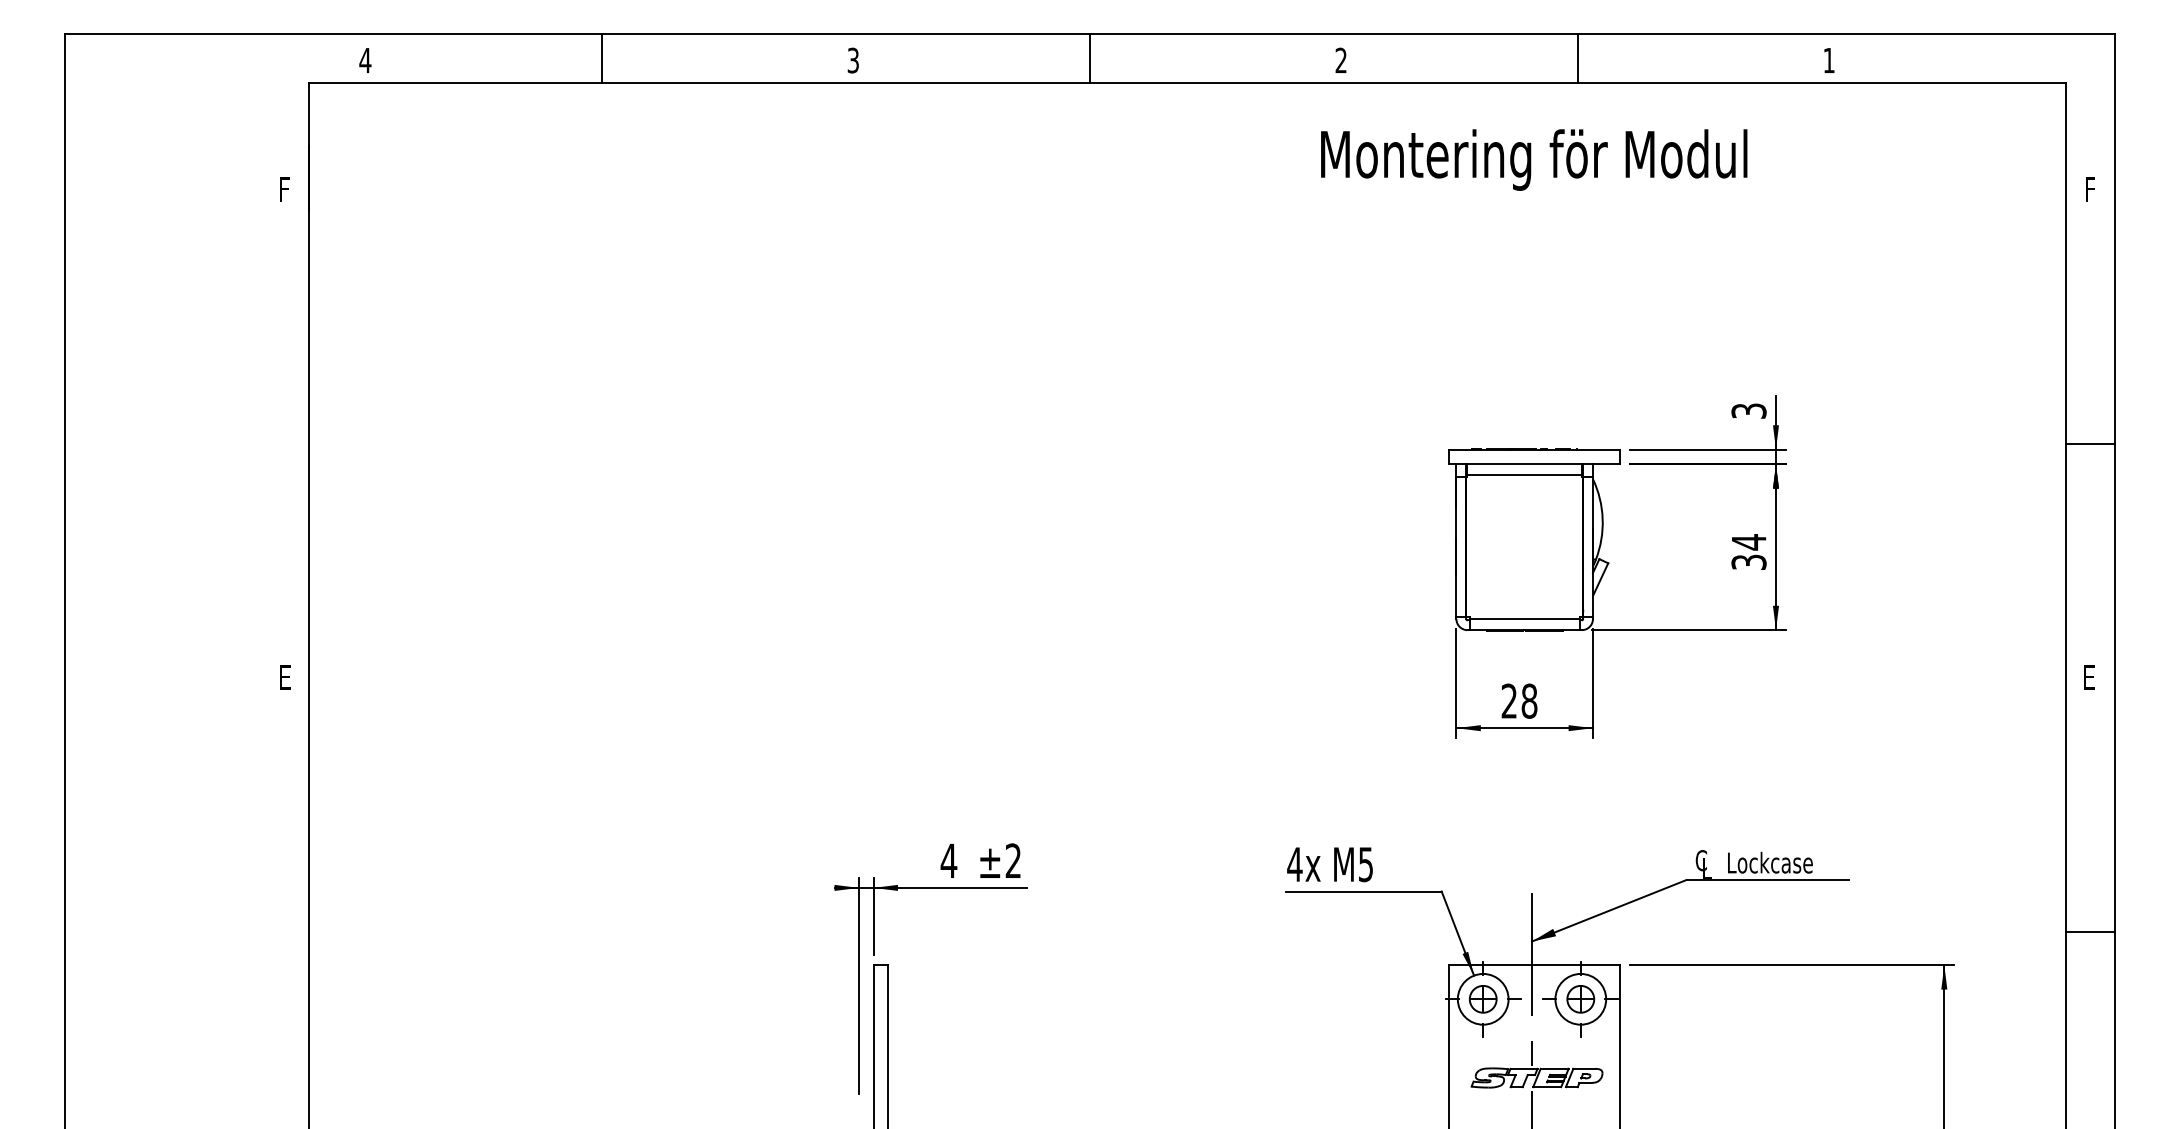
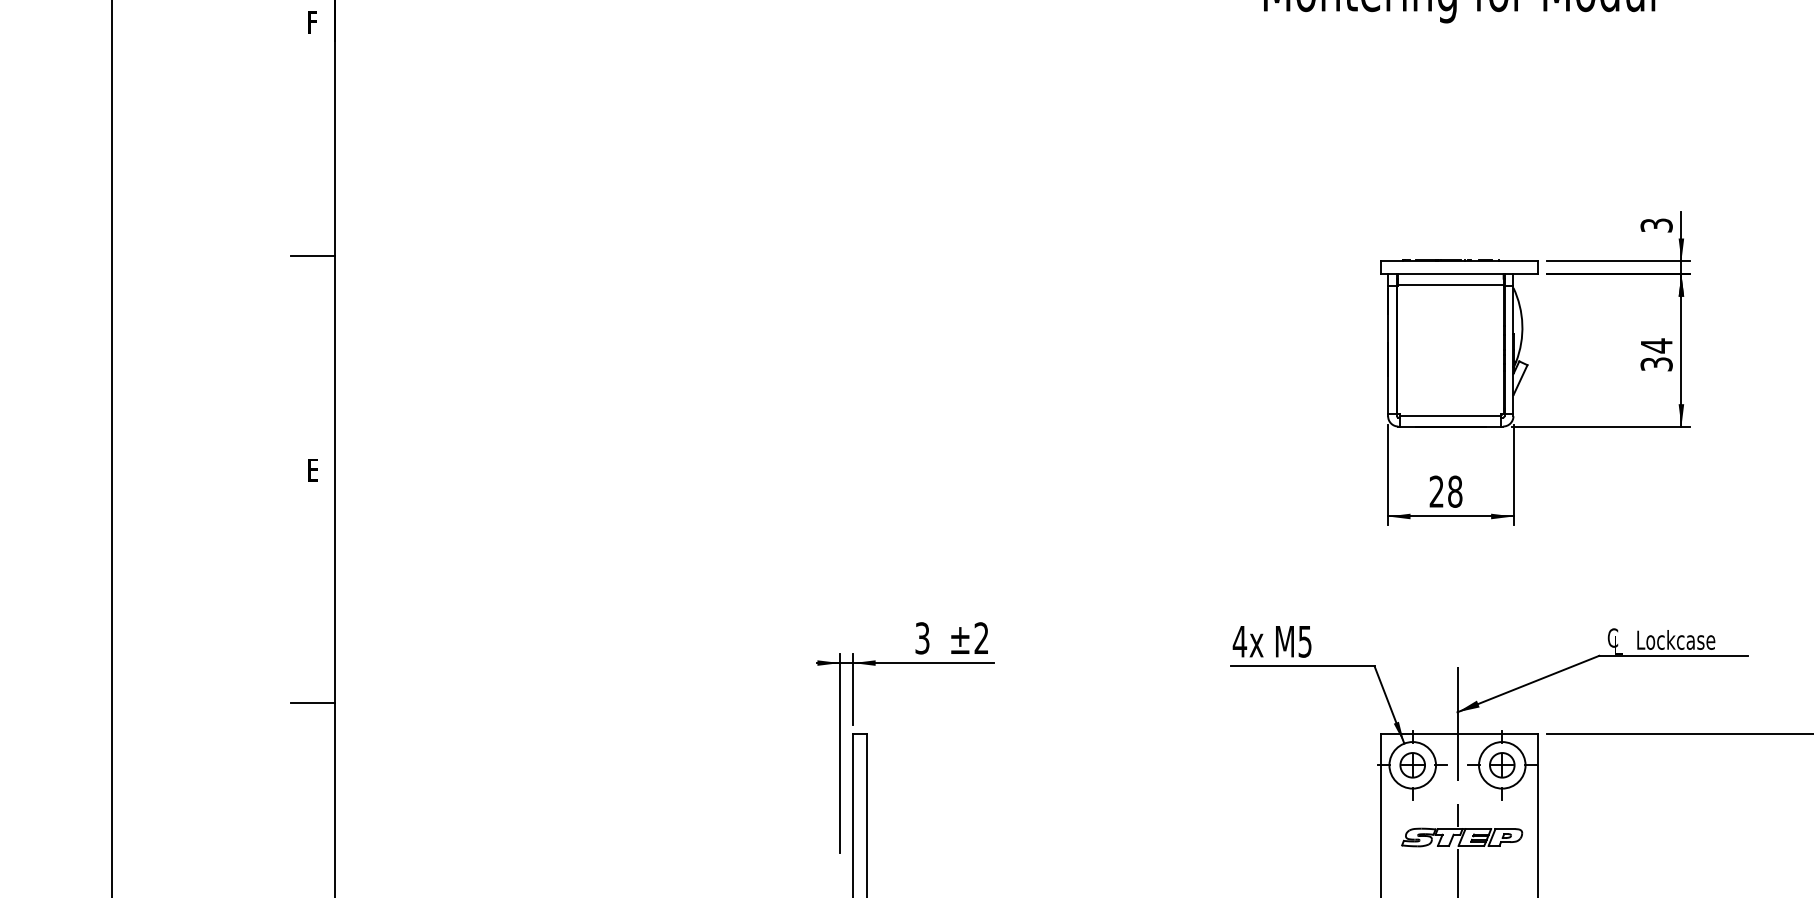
line: (284, 443) -> (312, 255), added
text: (948, 860) -> (922, 637), 4 -> 3
line: (284, 931) -> (312, 703), added

